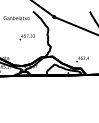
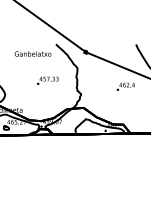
text: (82, 59) -> (125, 86), moved

